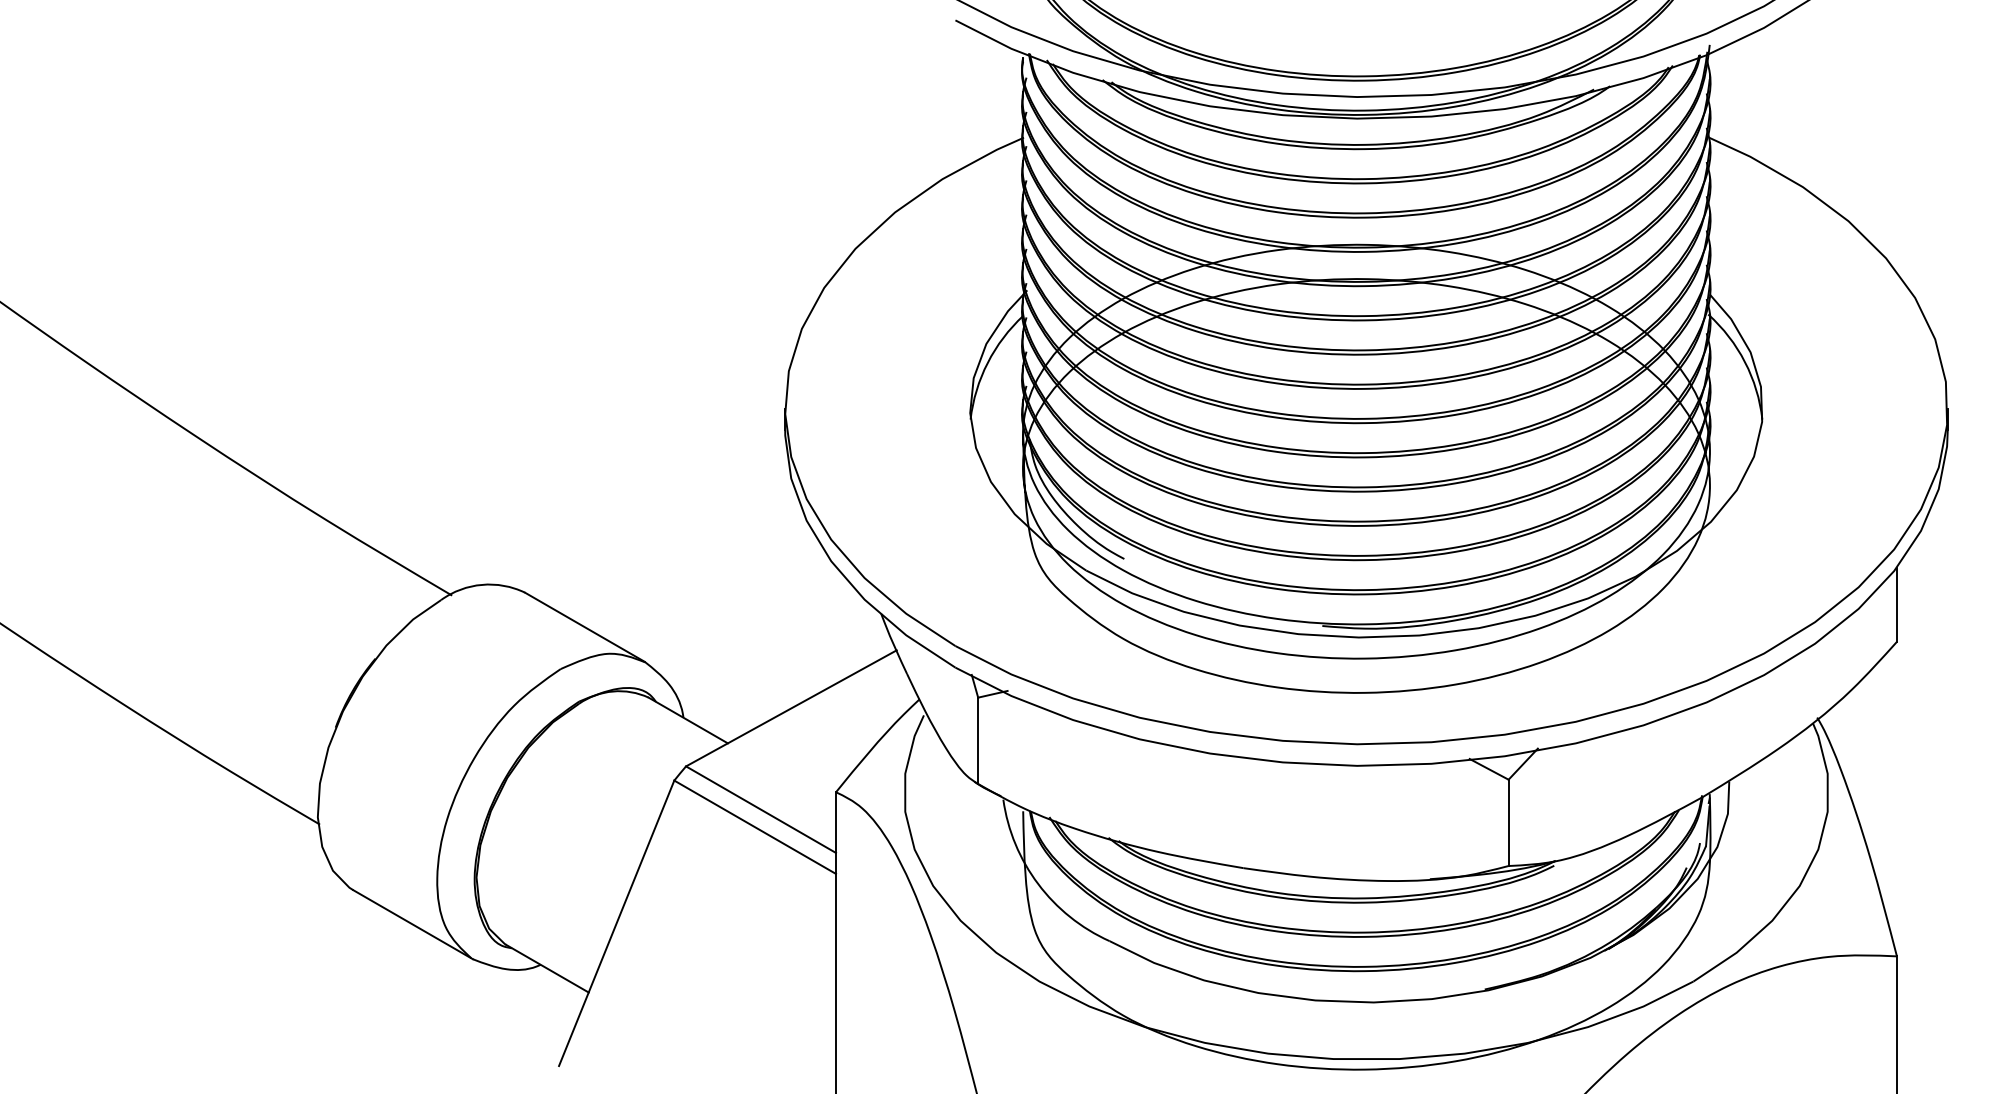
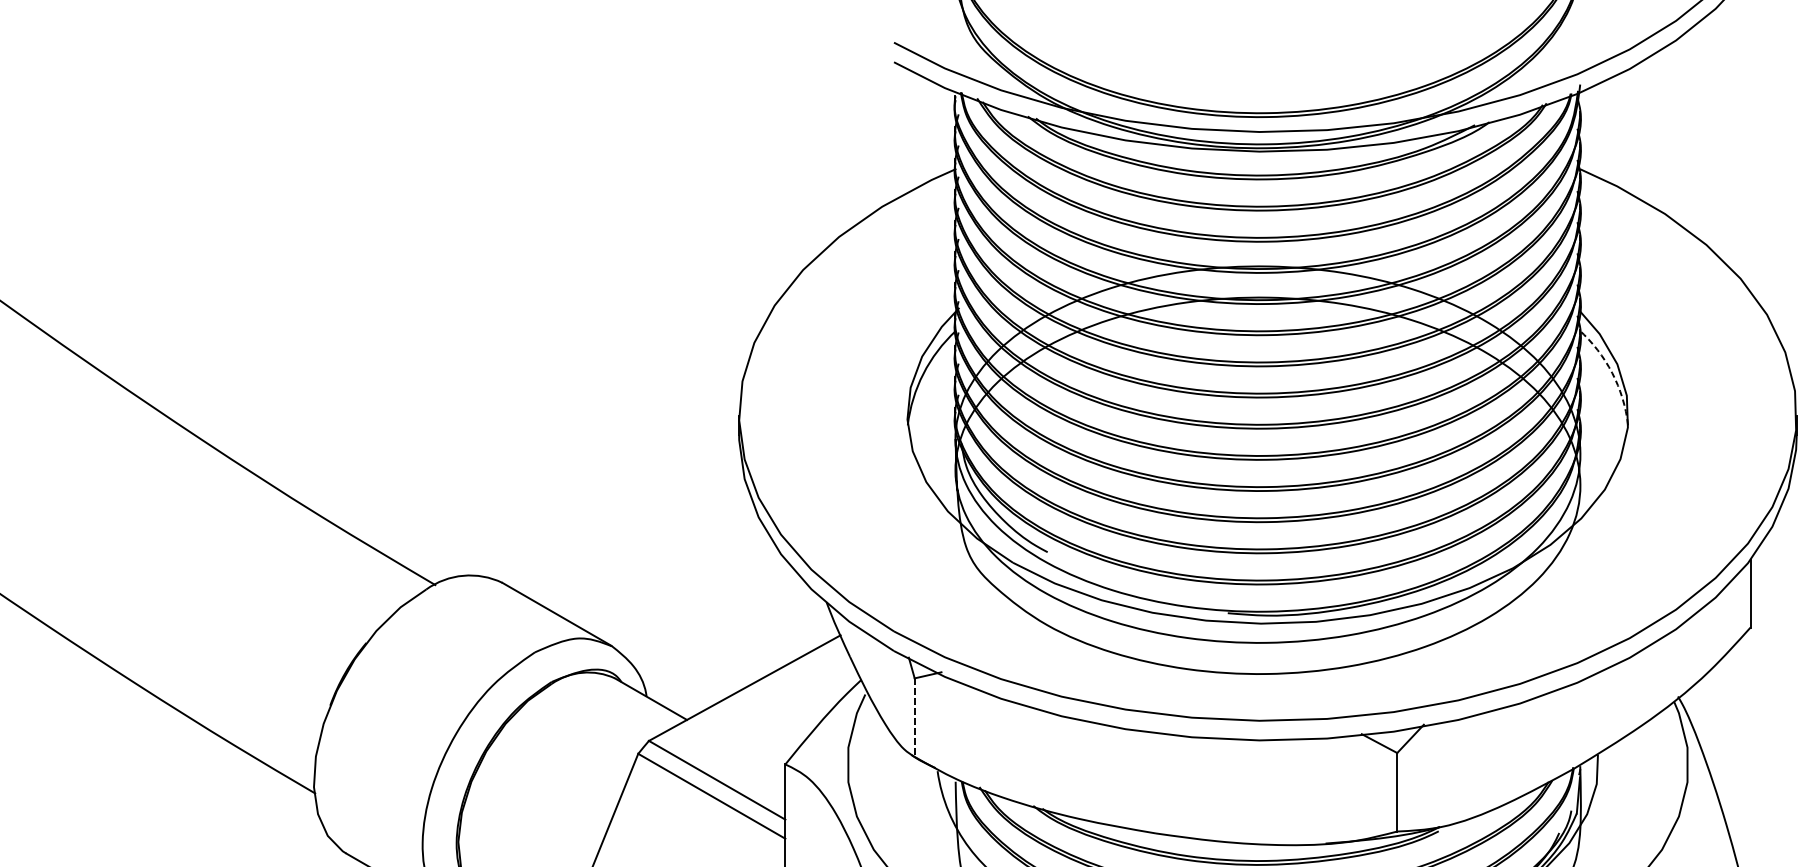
arc: (1744, 362) -> (1611, 373), solid -> dashed
line: (978, 741) -> (915, 718), solid -> dashed

